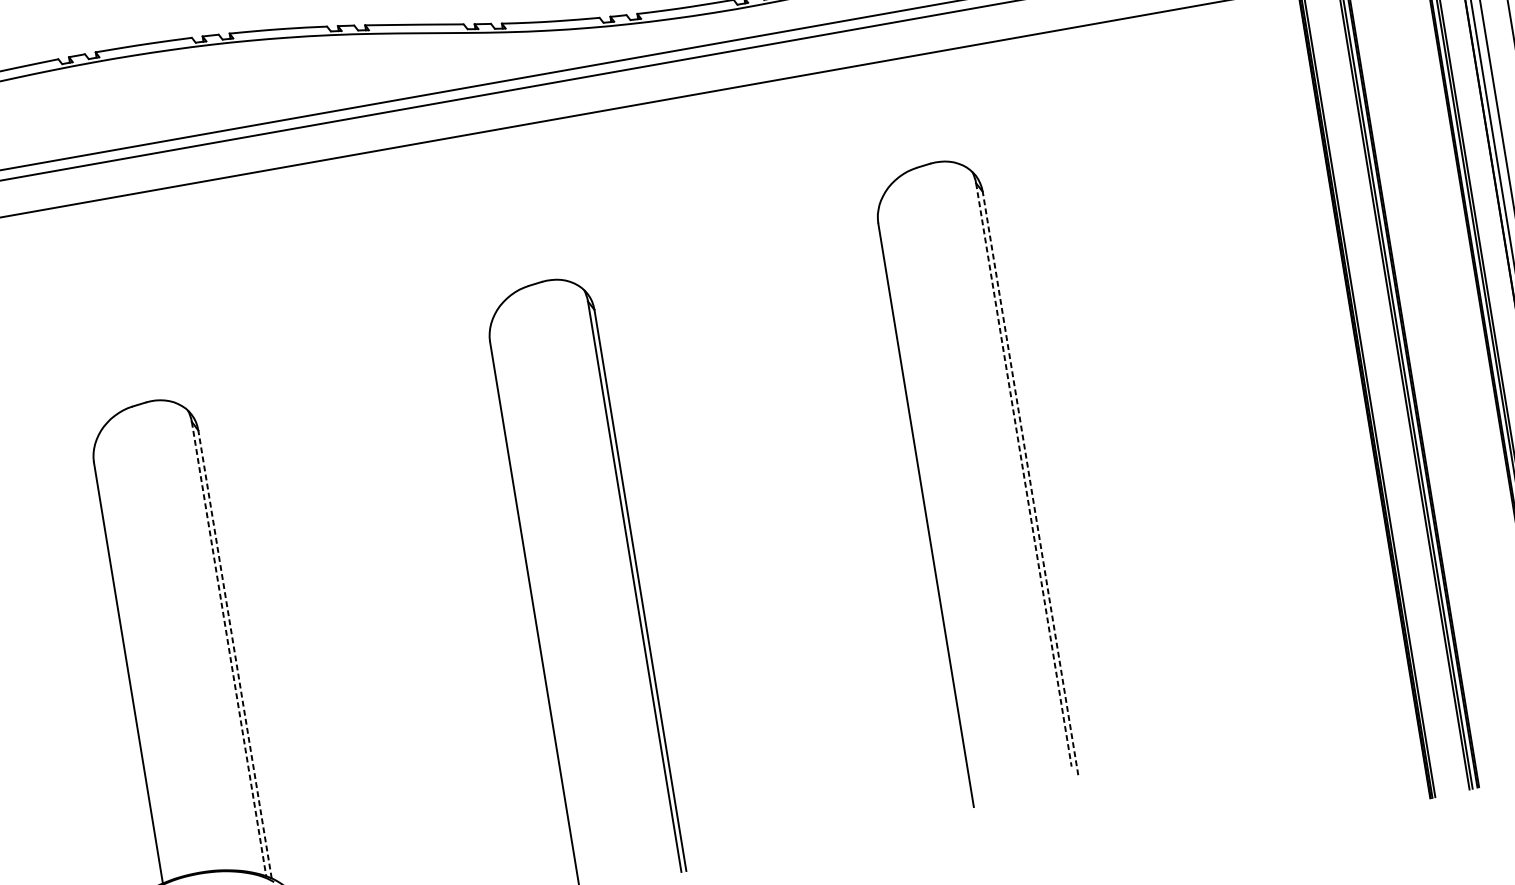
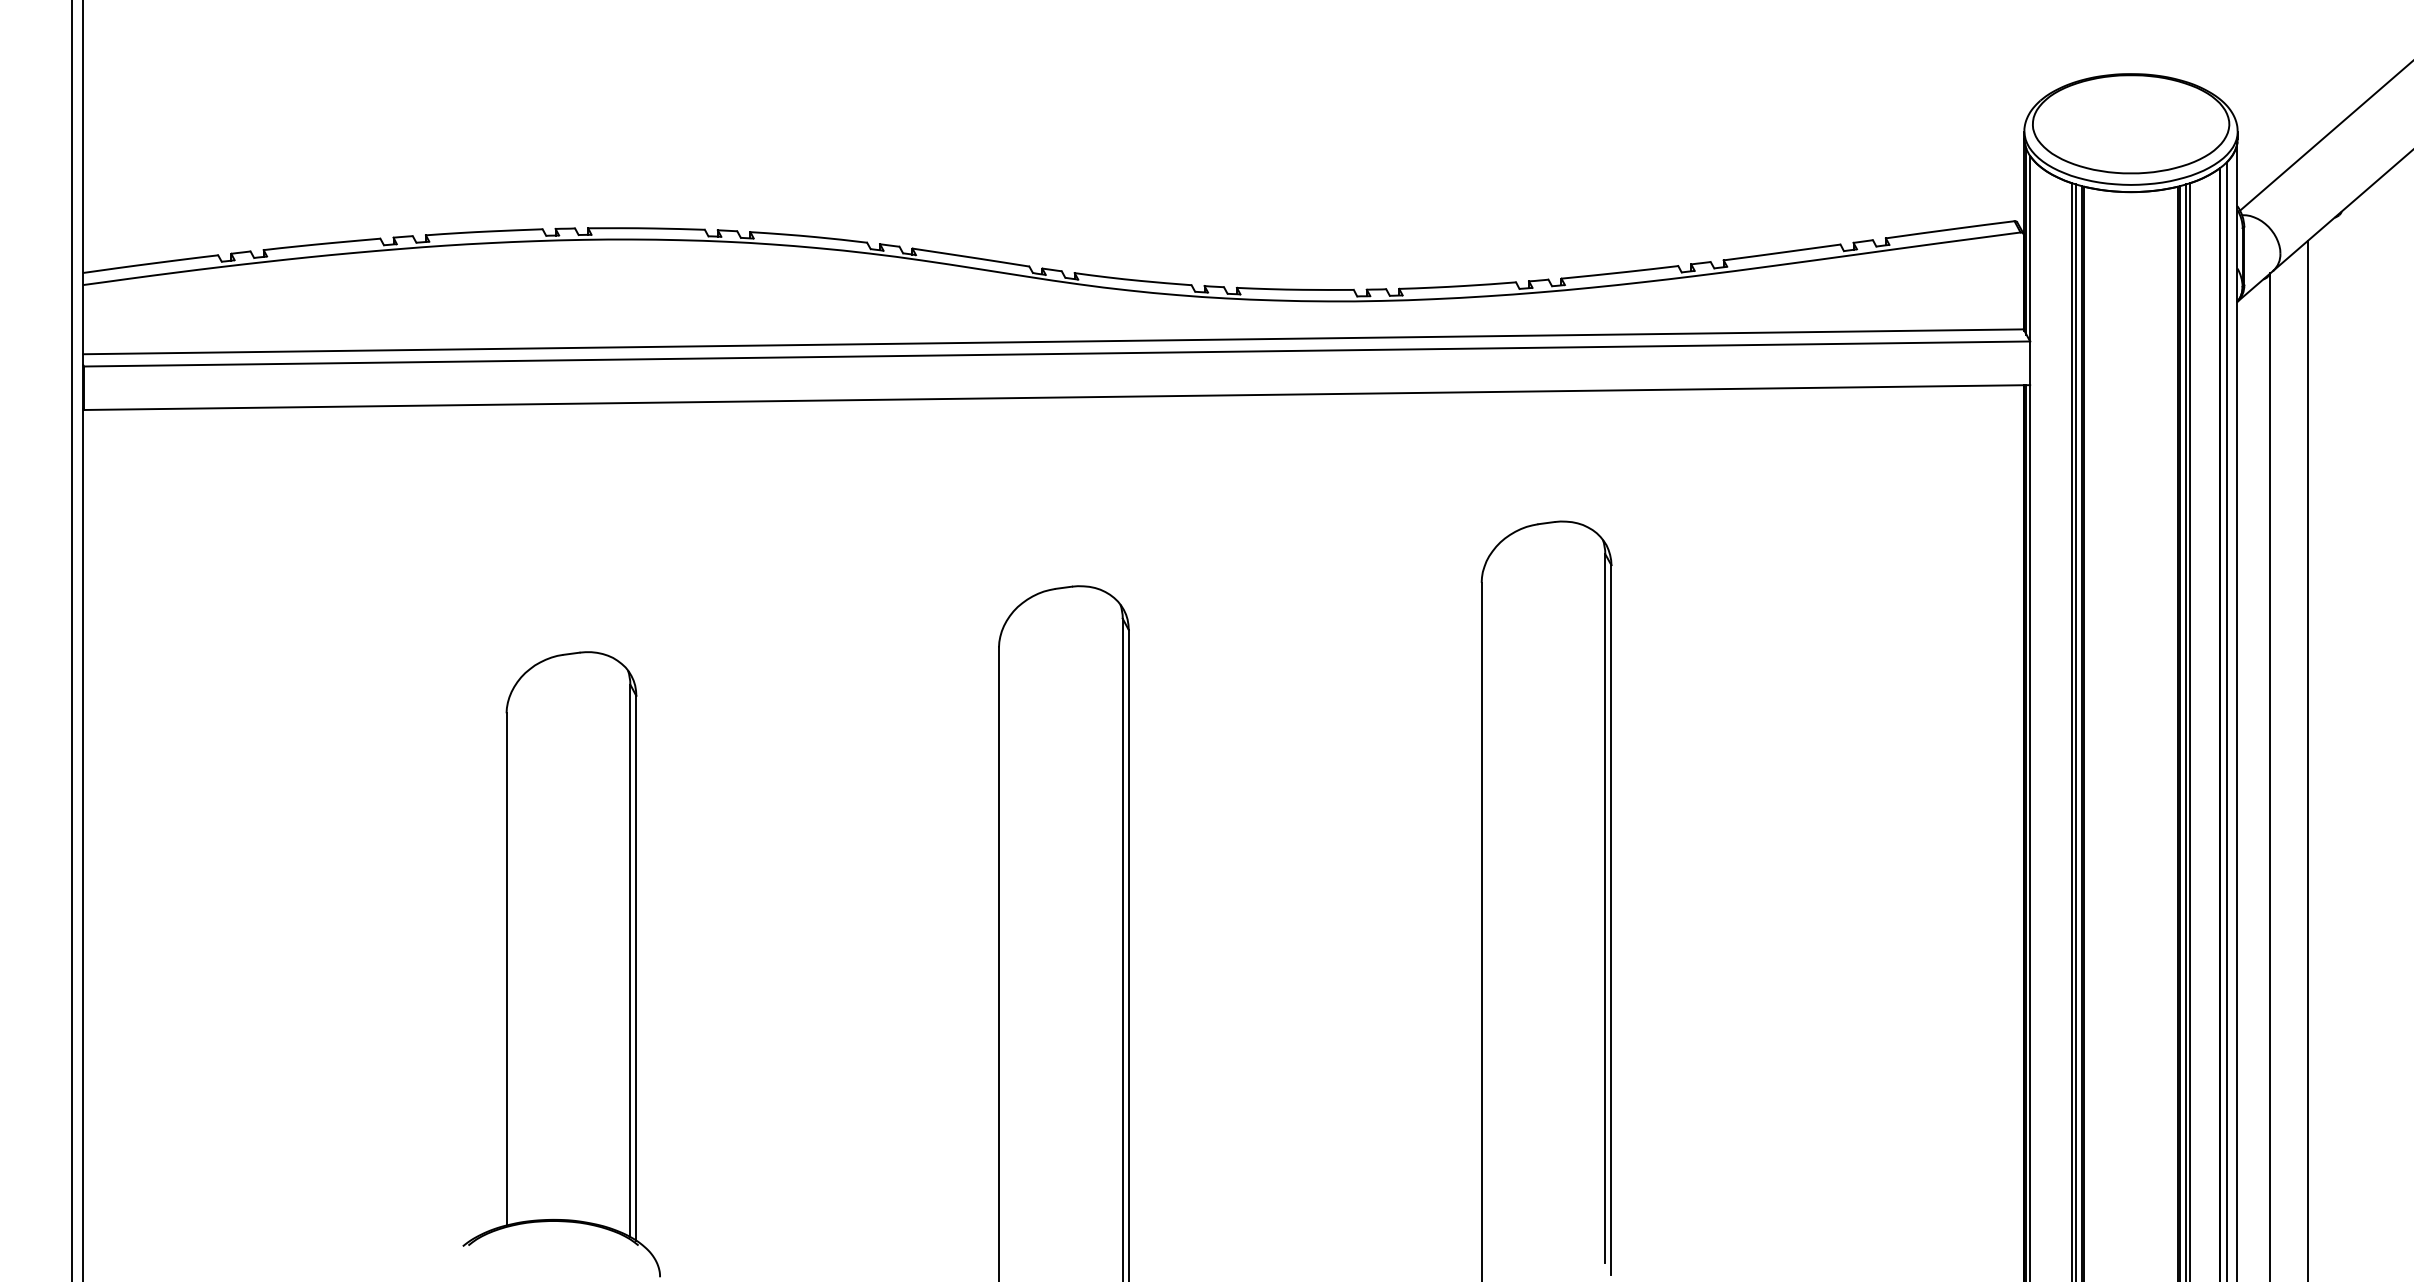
line: (1024, 474) -> (1605, 908), dashed -> solid
line: (1030, 483) -> (1611, 920), dashed -> solid
line: (229, 649) -> (630, 961), dashed -> solid
line: (235, 653) -> (636, 967), dashed -> solid

